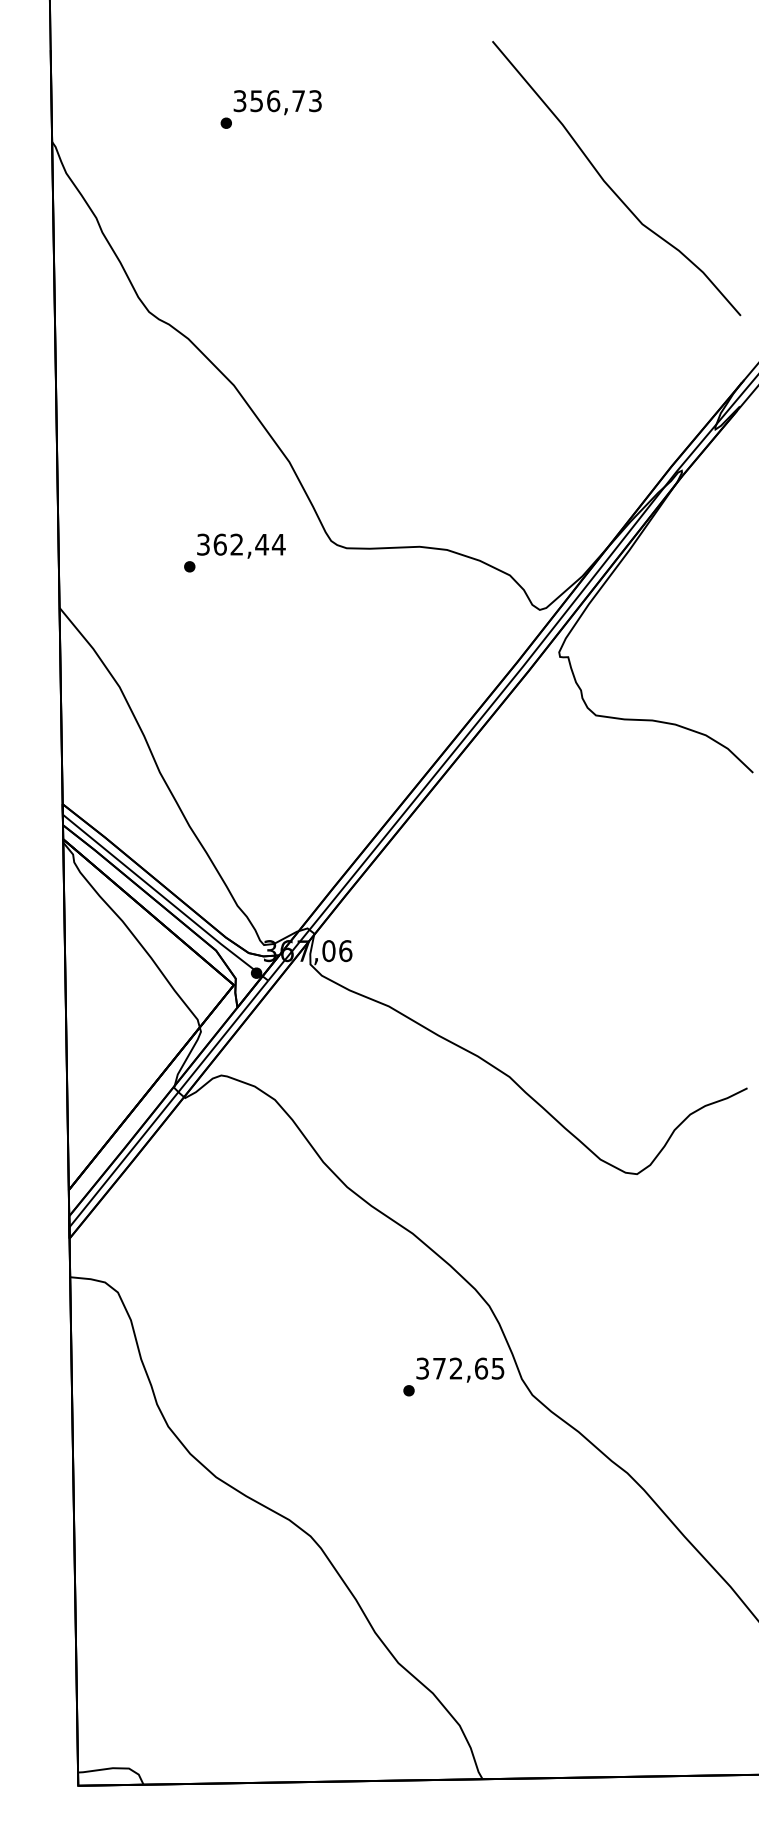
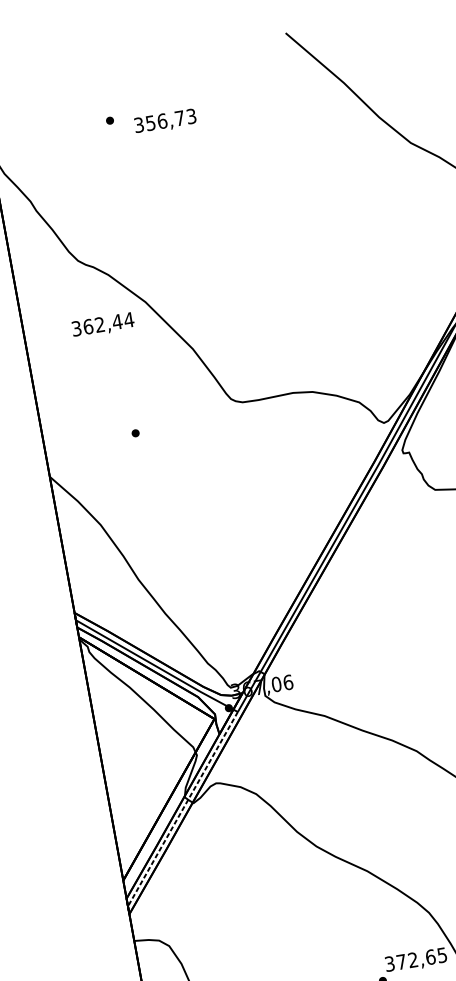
text: (277, 102) -> (165, 121), moved
text: (241, 545) -> (103, 324), moved
line: (168, 1104) -> (182, 809), solid -> dashed

